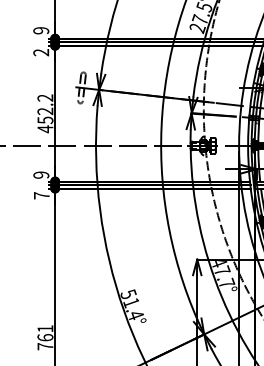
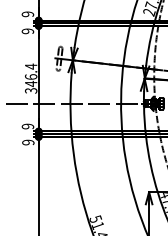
text: (41, 52) -> (28, 31), 2 -> 9
text: (45, 113) -> (31, 78), 452.2 -> 346.4
text: (41, 195) -> (28, 142), 7 -> 9

